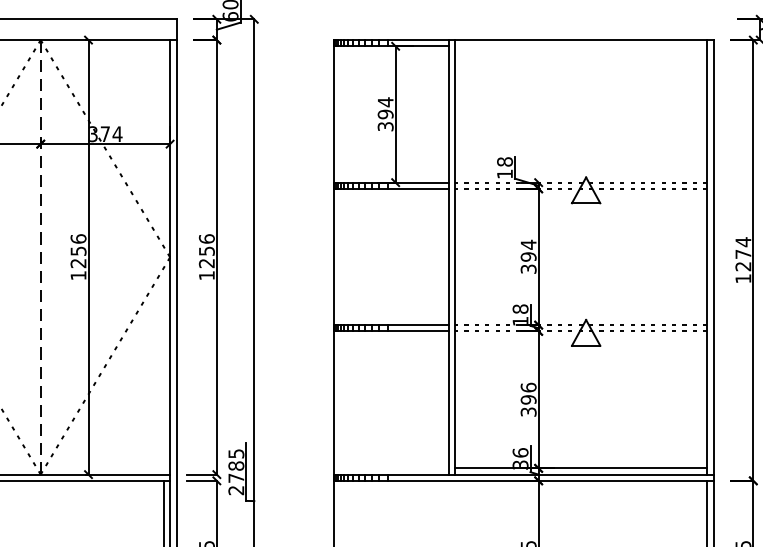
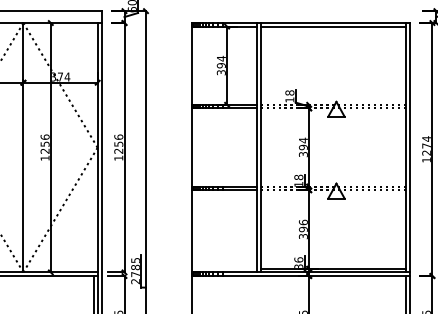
line: (580, 46) -> (333, 26), added
line: (40, 256) -> (23, 147), dashed -> solid

